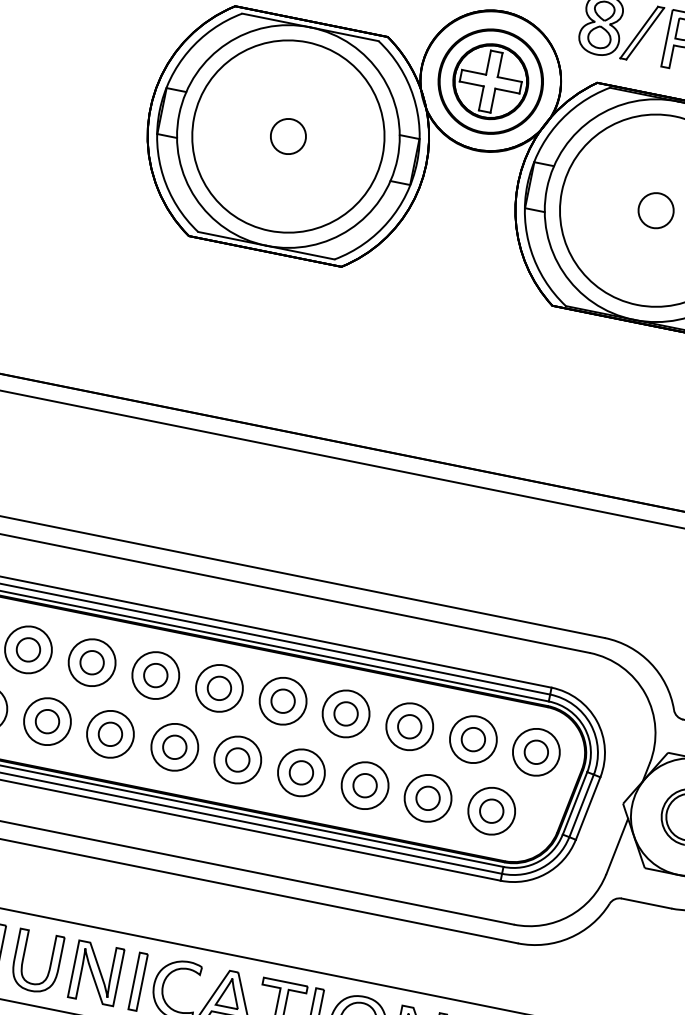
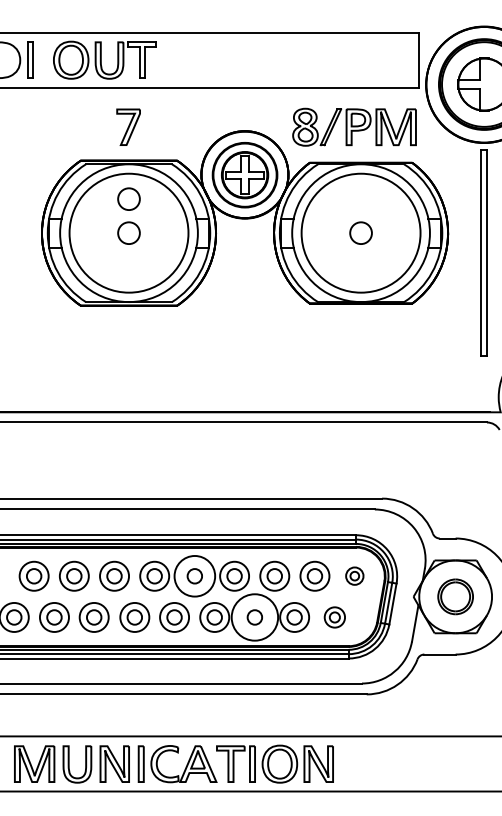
circle: (298, 81) -> (128, 198), added
circle: (282, 699) -> (194, 575), size x1.4
part: (536, 750) -> (354, 575), size x0.6
circle: (364, 784) -> (254, 616), size x1.6
part: (491, 811) -> (334, 617), size x0.7

